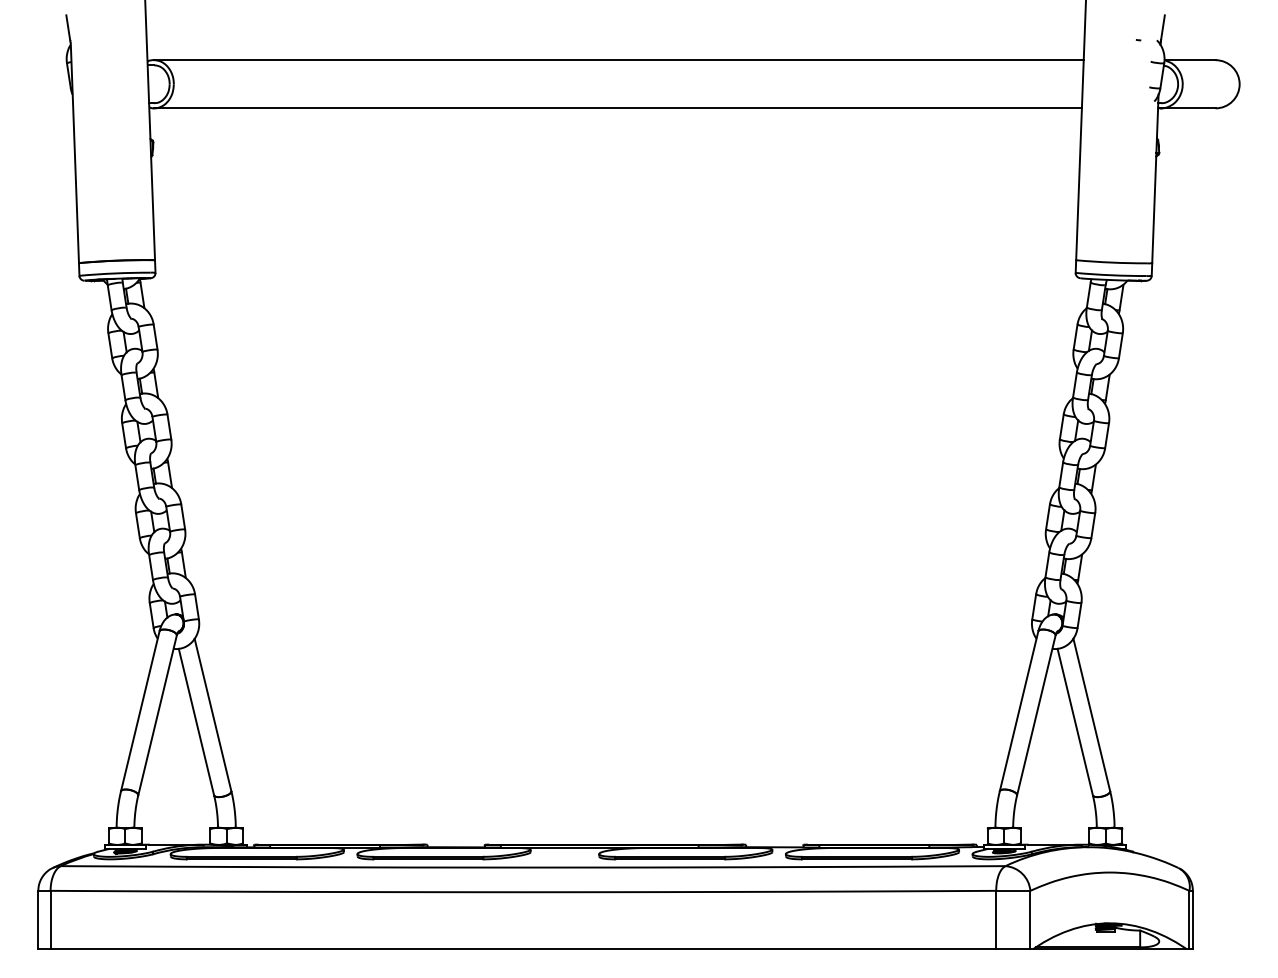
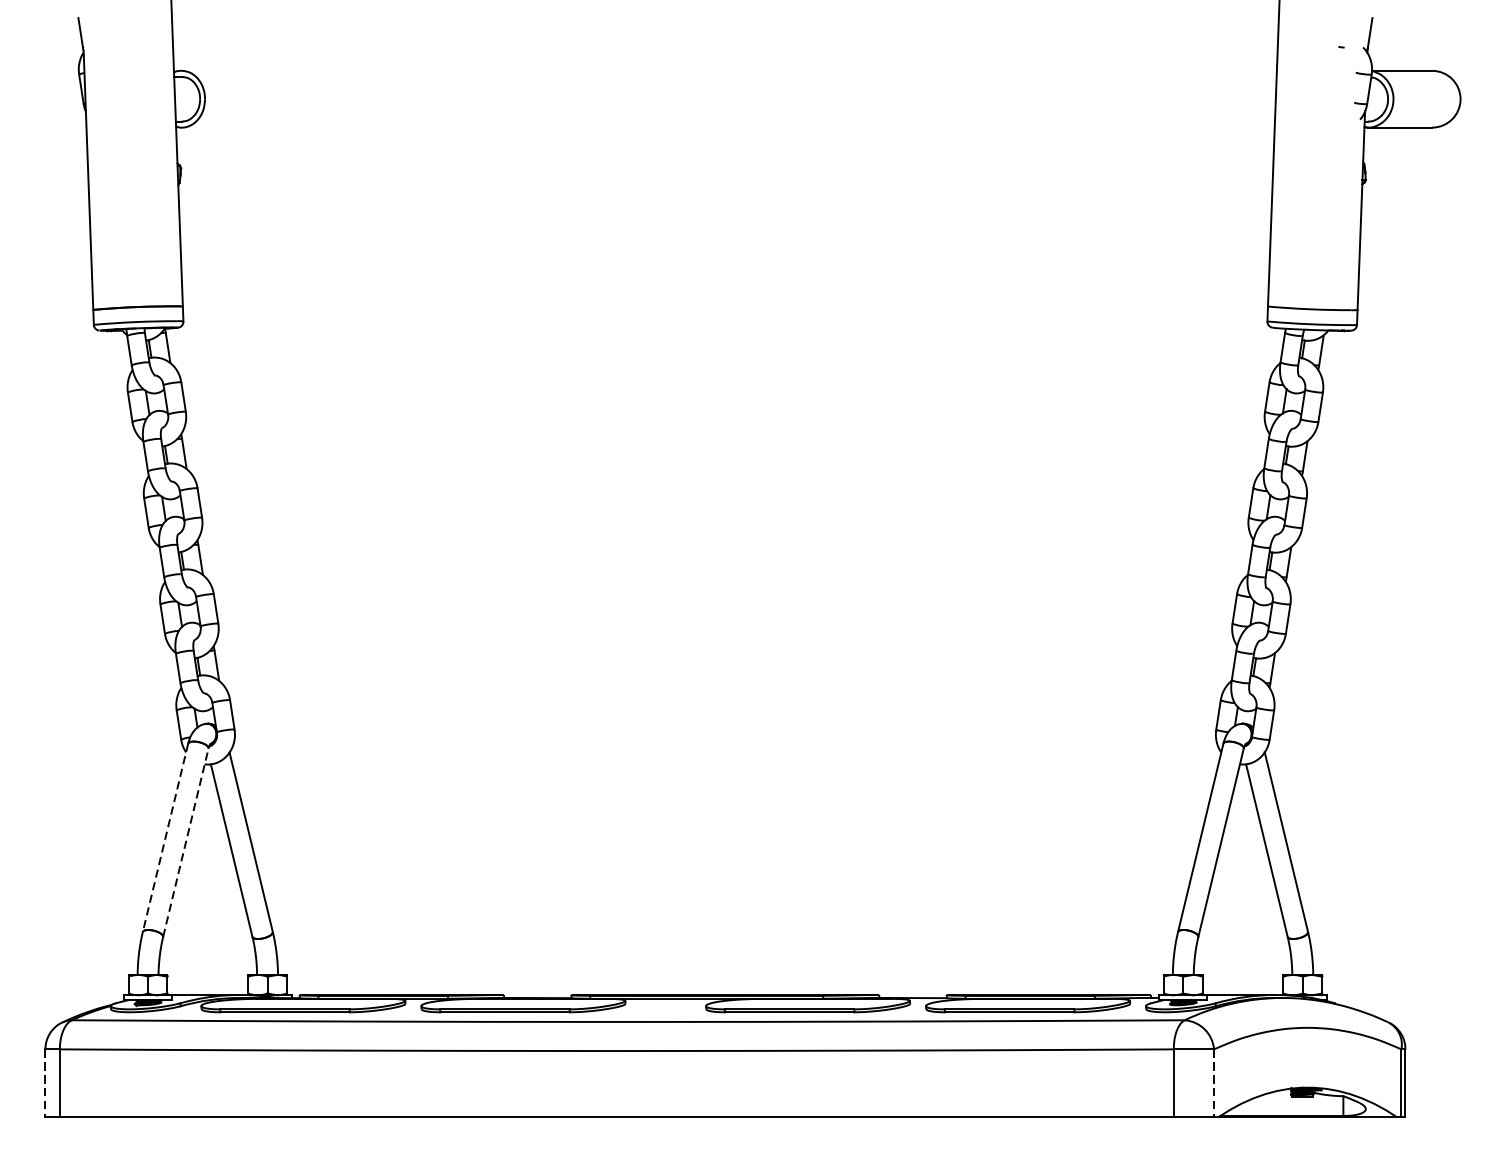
line: (618, 60) -> (728, 71), removed
line: (617, 108) -> (727, 127), removed
line: (140, 711) -> (165, 838), solid -> dashed
line: (157, 714) -> (185, 841), solid -> dashed
line: (38, 919) -> (45, 1083), solid -> dashed
line: (1030, 919) -> (1214, 1083), solid -> dashed

